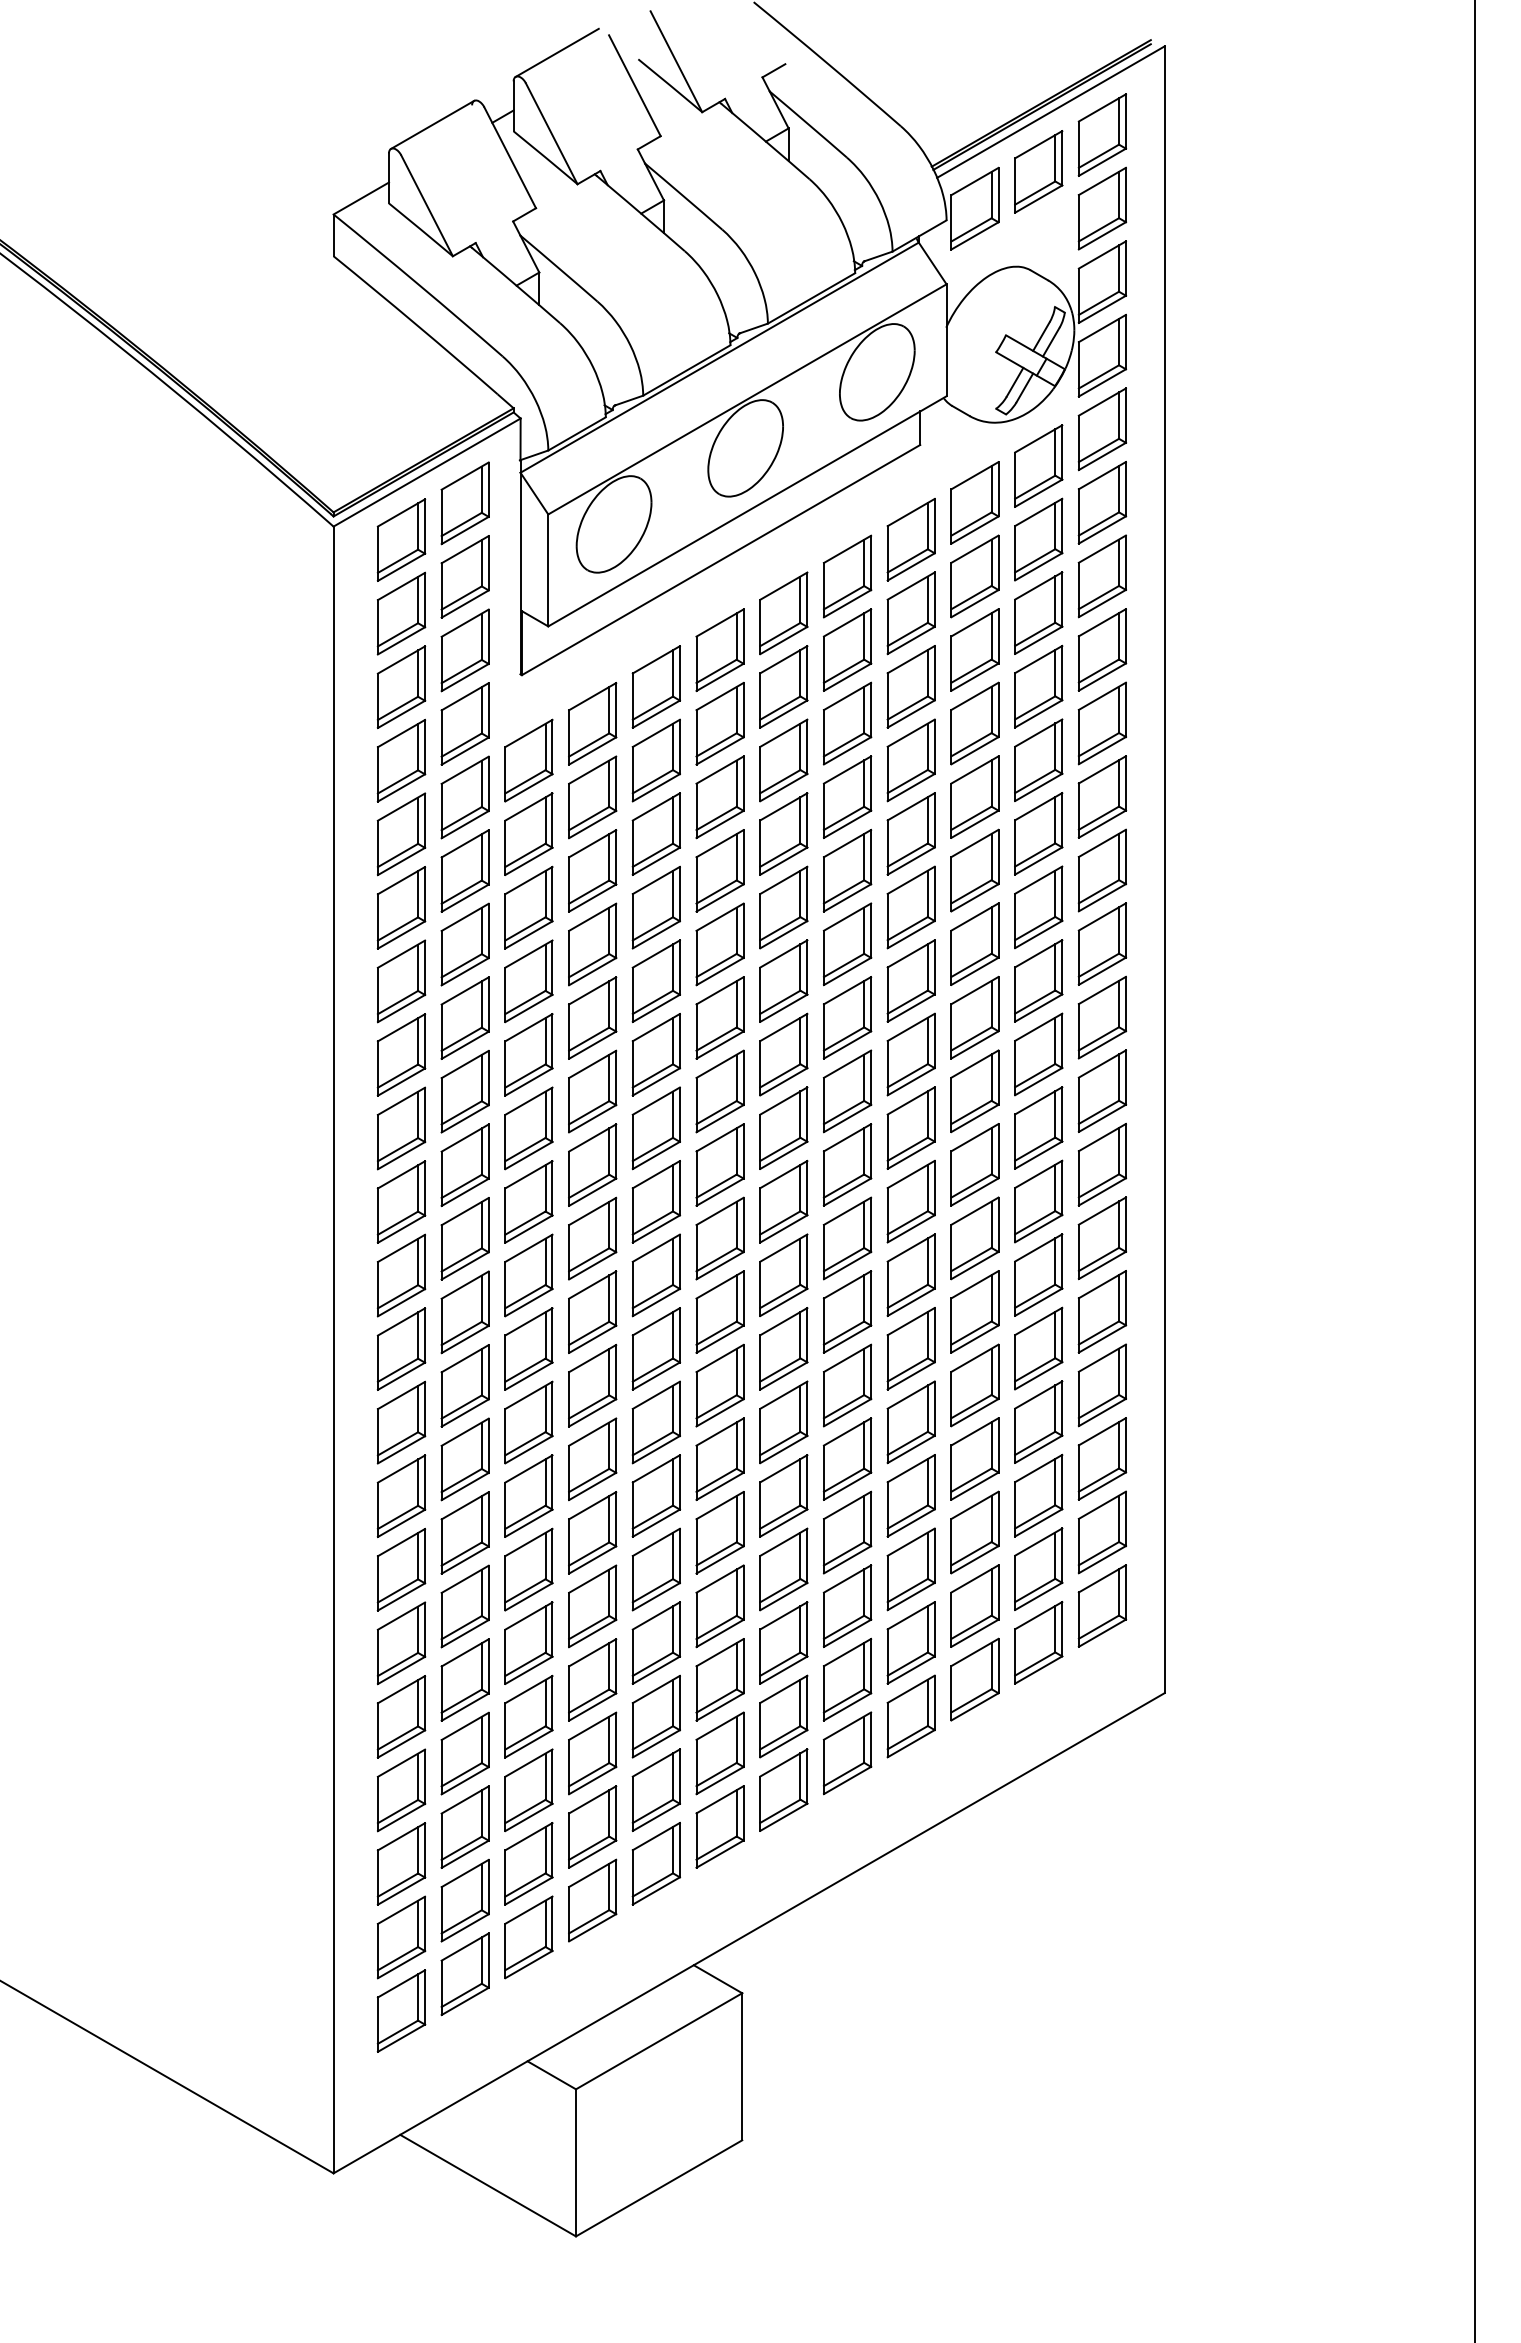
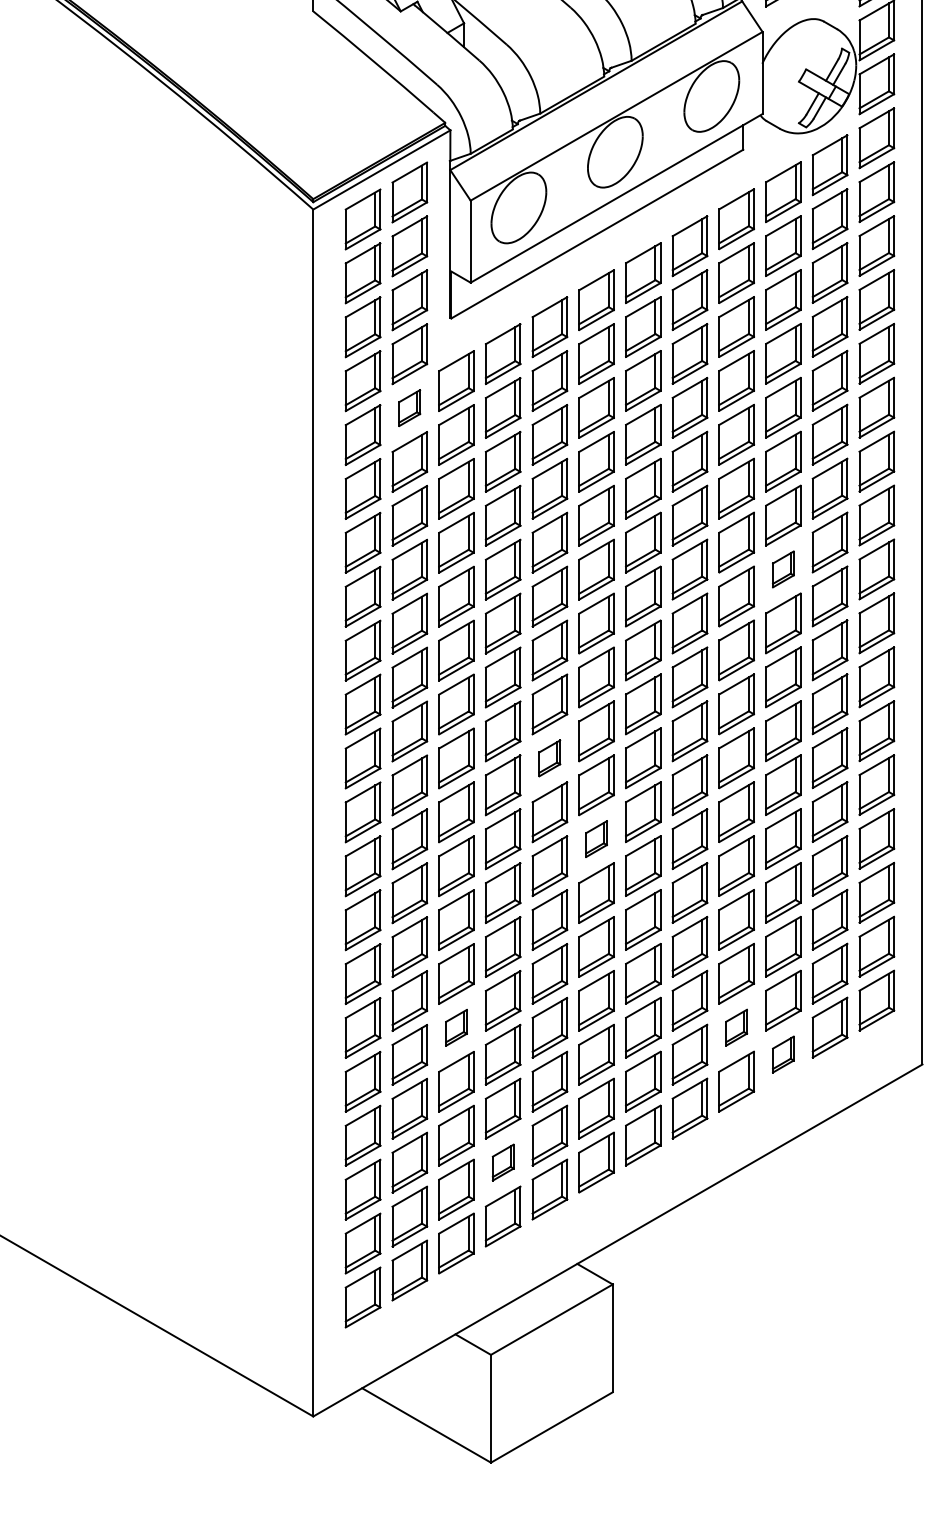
part: (464, 797) -> (409, 408), size x0.6
part: (974, 1017) -> (783, 569), size x0.6
part: (655, 1275) -> (549, 758), size x0.6
part: (719, 1385) -> (596, 839), size x0.6
part: (528, 1642) -> (456, 1027), size x0.6
part: (910, 1642) -> (736, 1027), size x0.6
part: (974, 1679) -> (783, 1054), size x0.6
part: (592, 1826) -> (503, 1162), size x0.6

